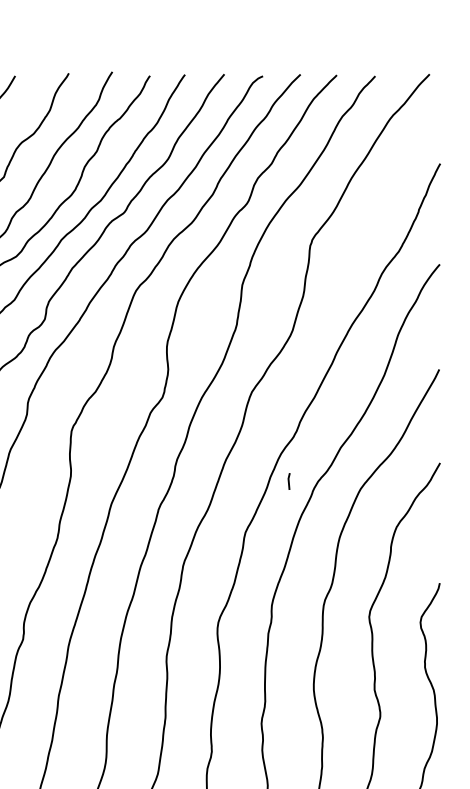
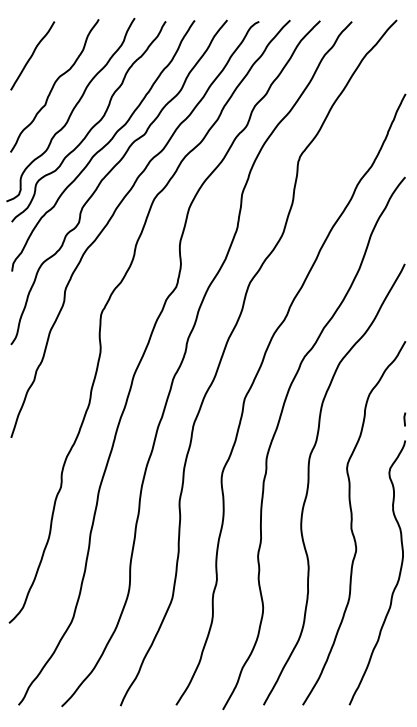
line: (288, 481) -> (404, 419), moved

